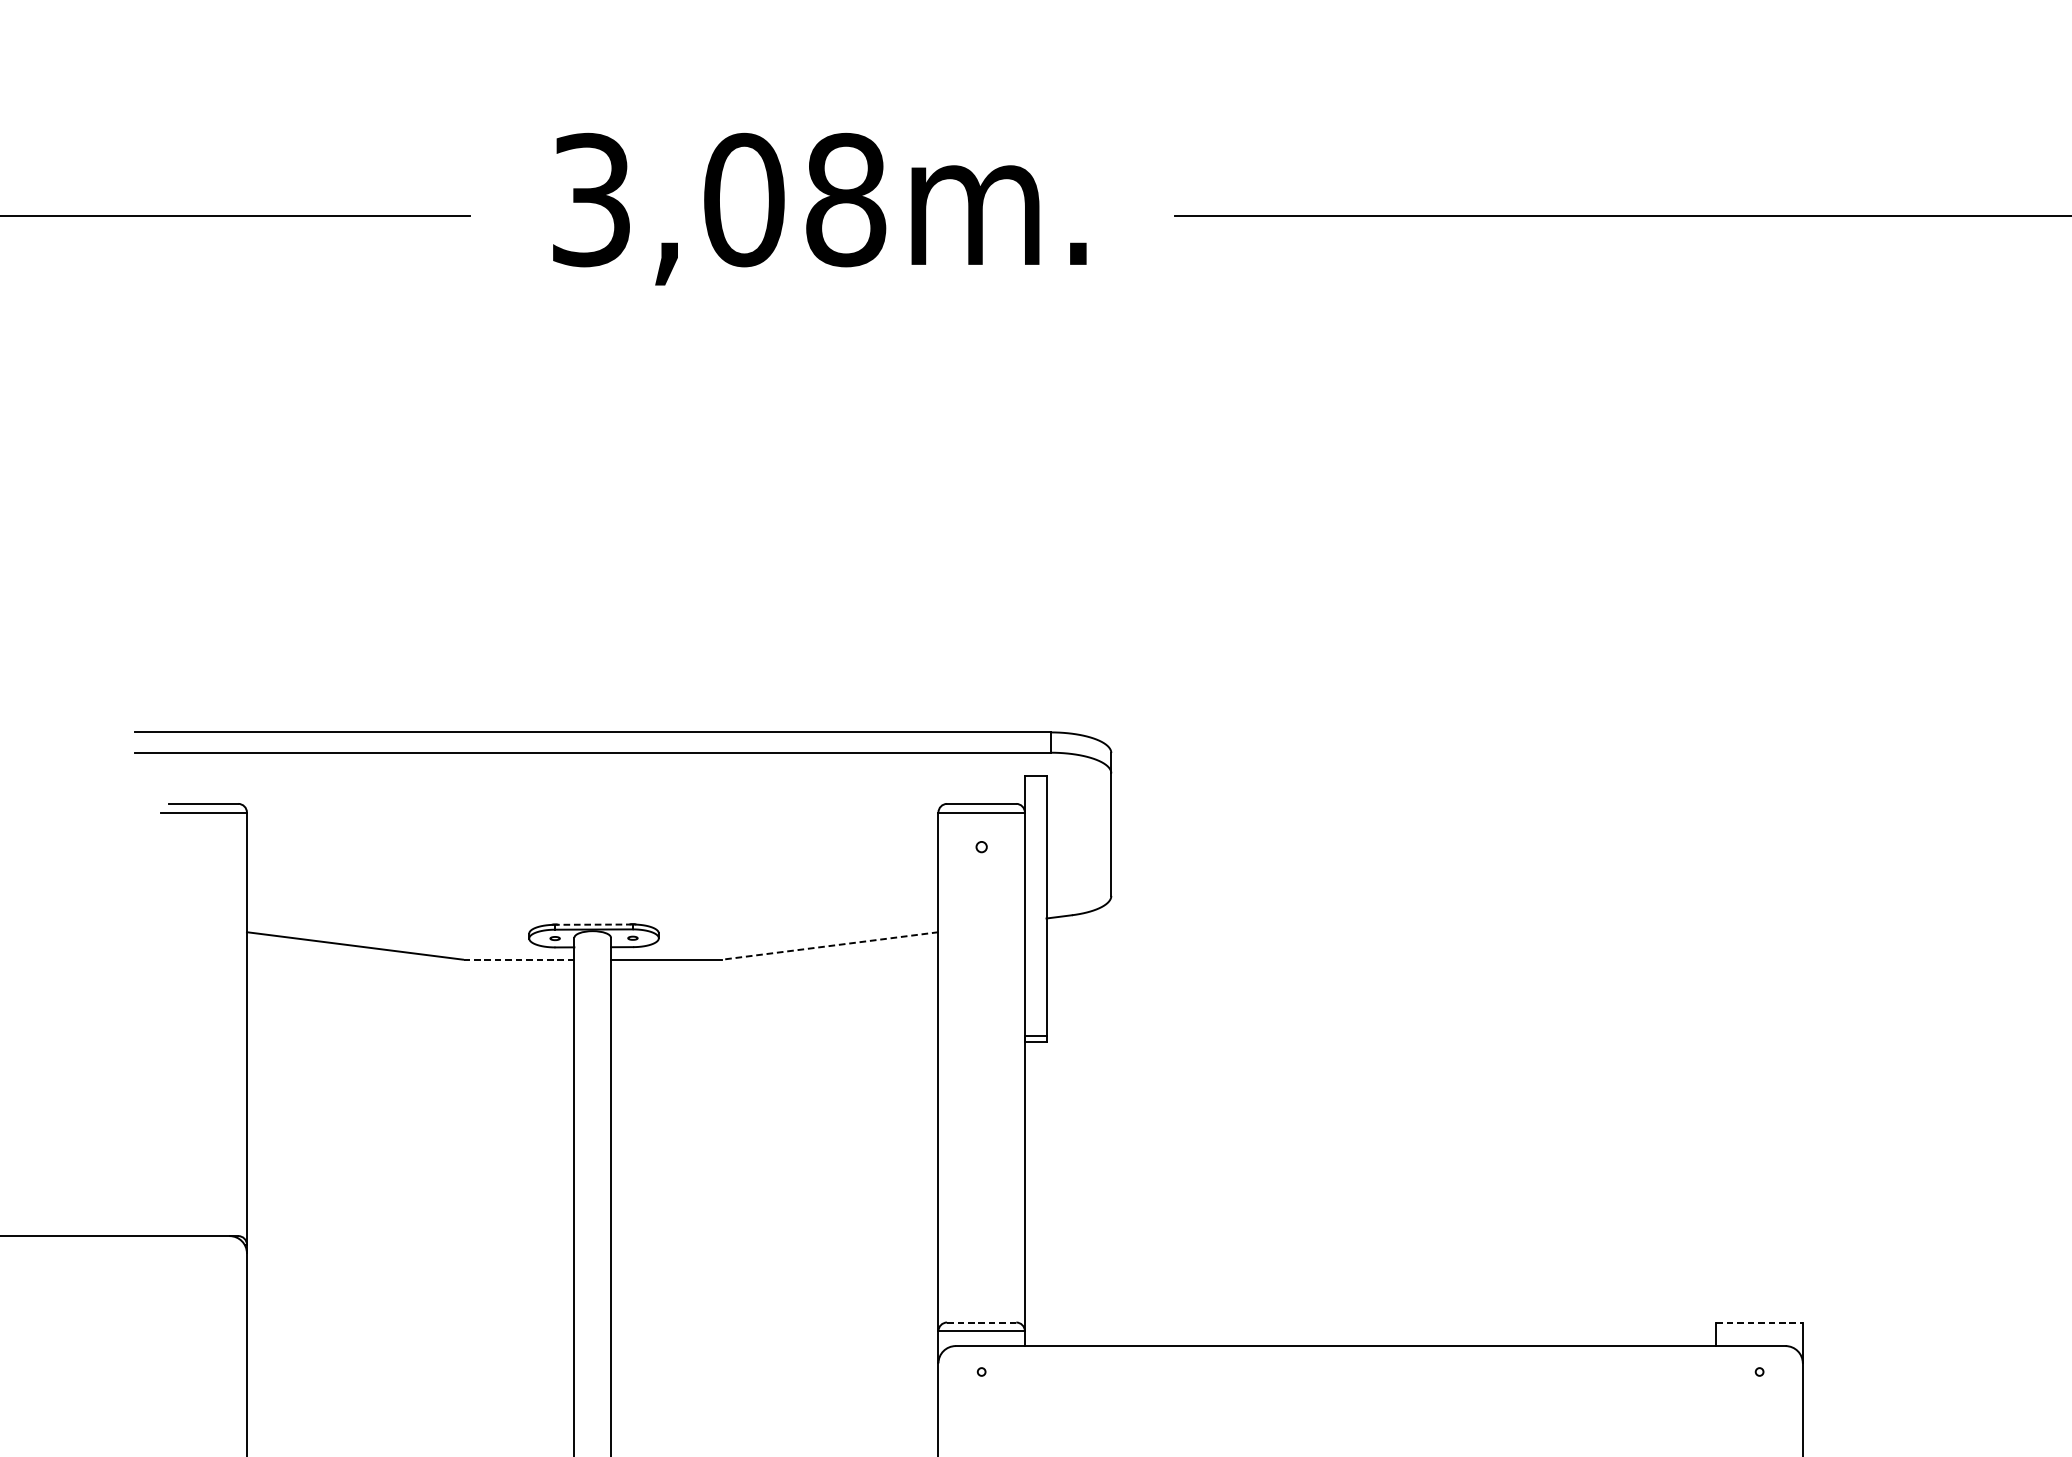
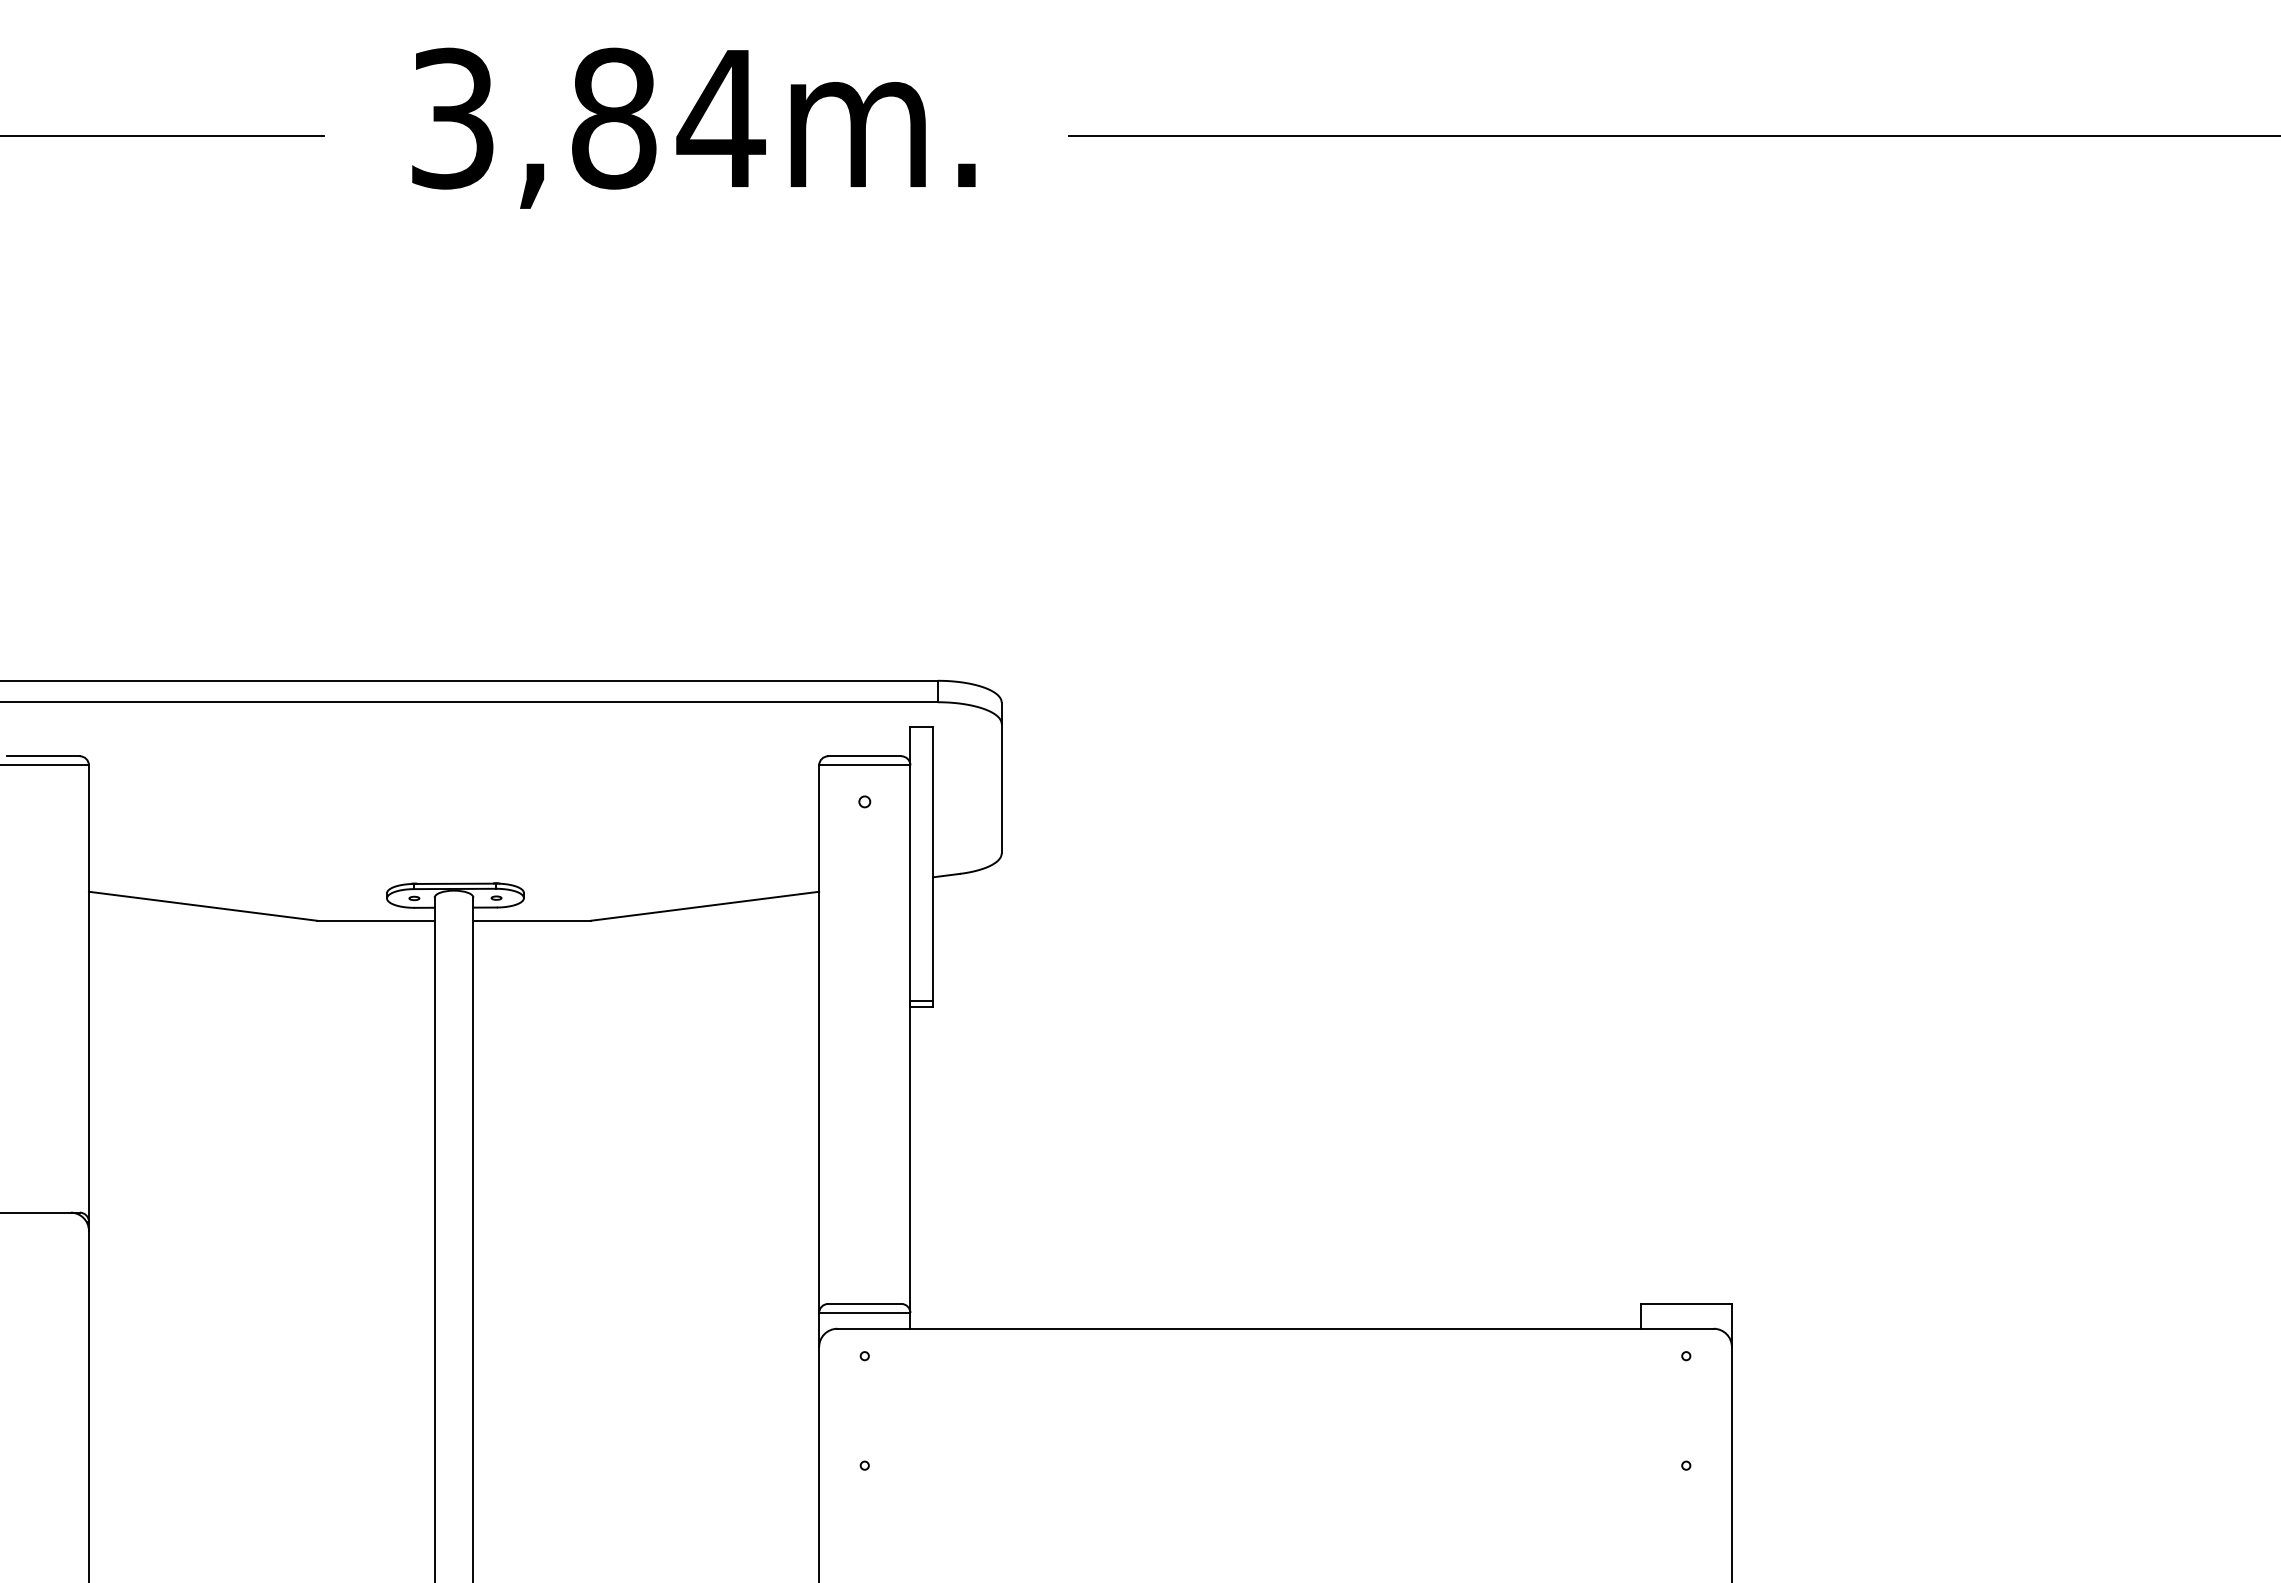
text: (795, 199) -> (668, 118), 3,08m. -> 3,84m.
line: (593, 924) -> (454, 883), dashed -> solid
line: (829, 946) -> (704, 906), dashed -> solid
line: (518, 959) -> (375, 920), dashed -> solid
line: (981, 1322) -> (864, 1303), dashed -> solid
line: (1759, 1322) -> (1686, 1303), dashed -> solid

